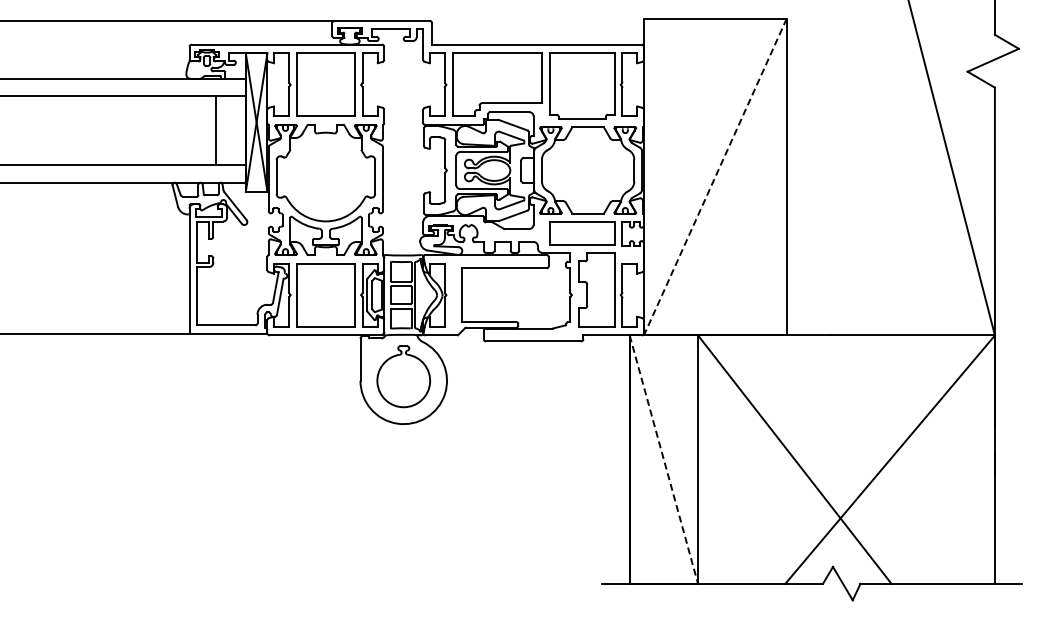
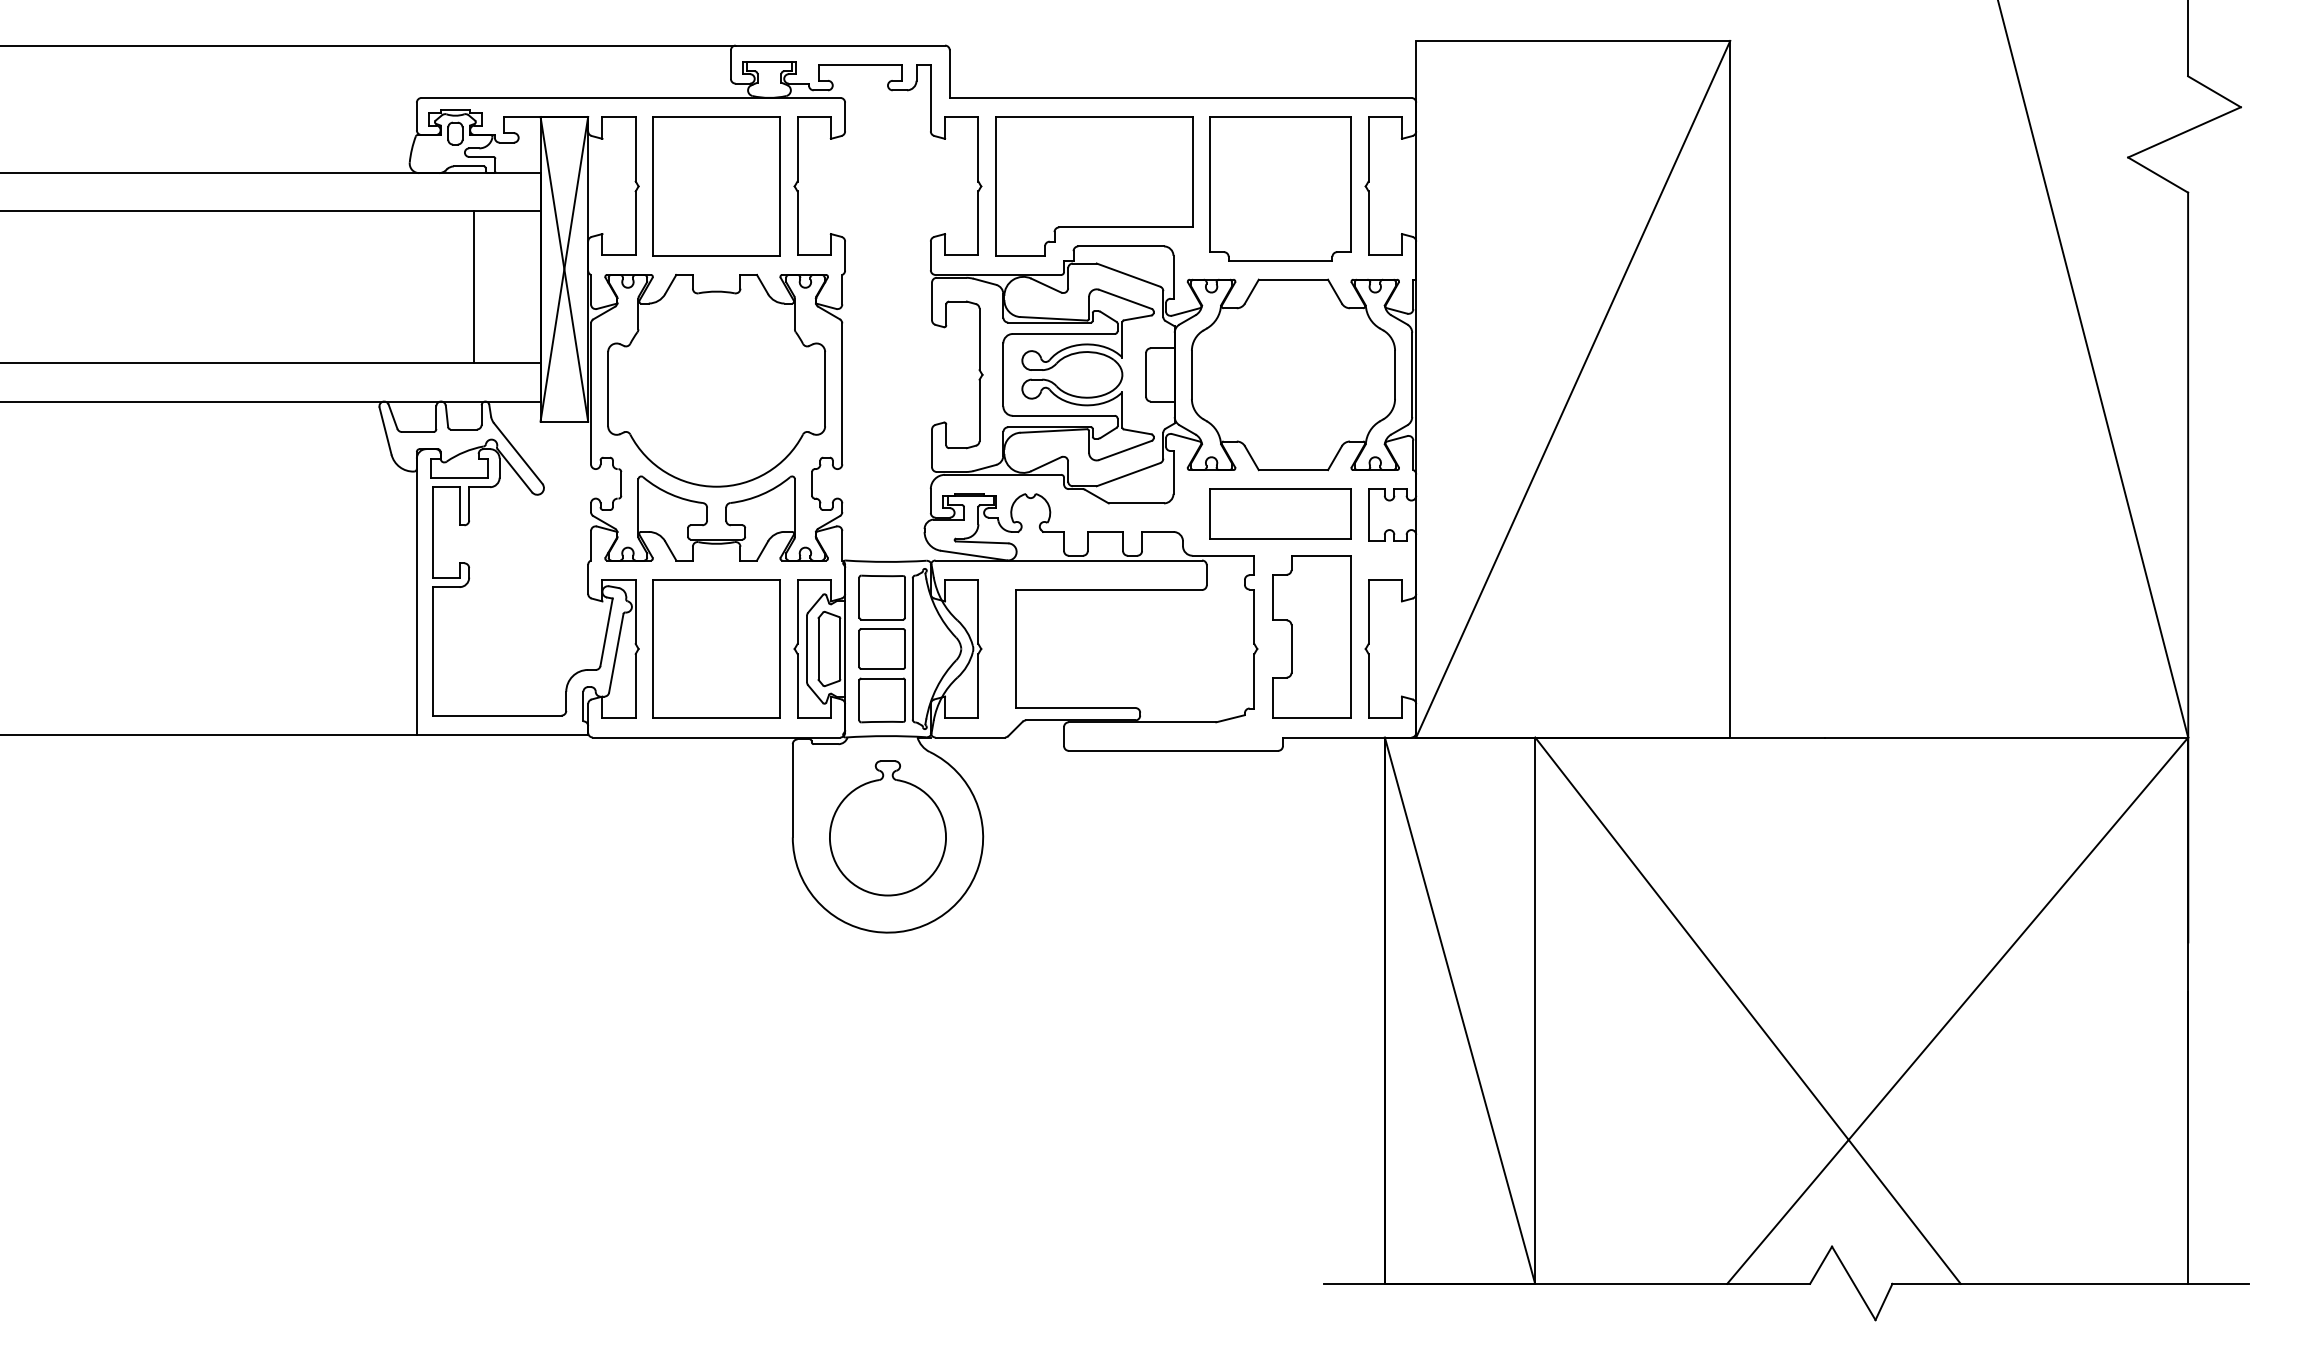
line: (715, 177) -> (1573, 390), dashed -> solid
line: (663, 459) -> (1459, 1010), dashed -> solid

